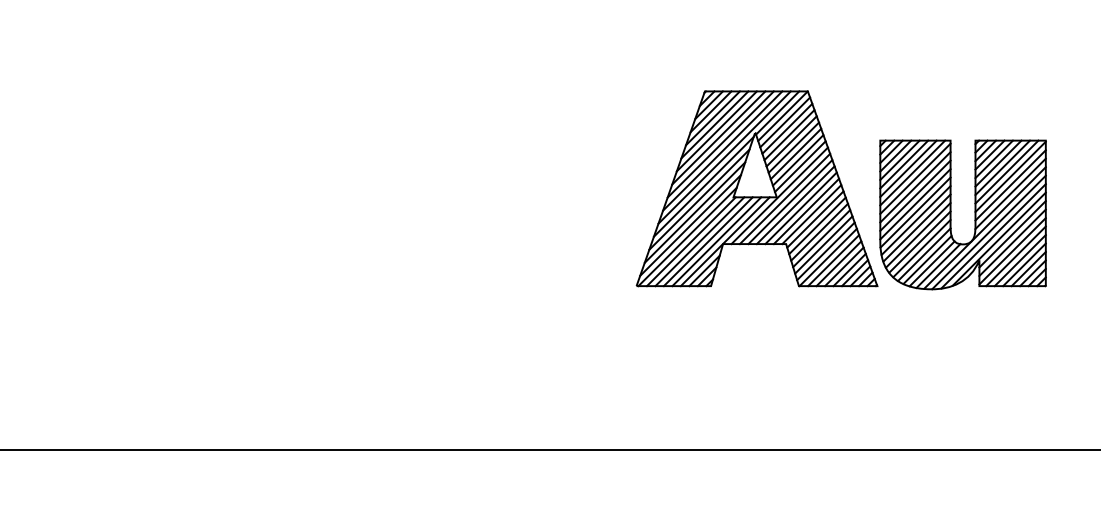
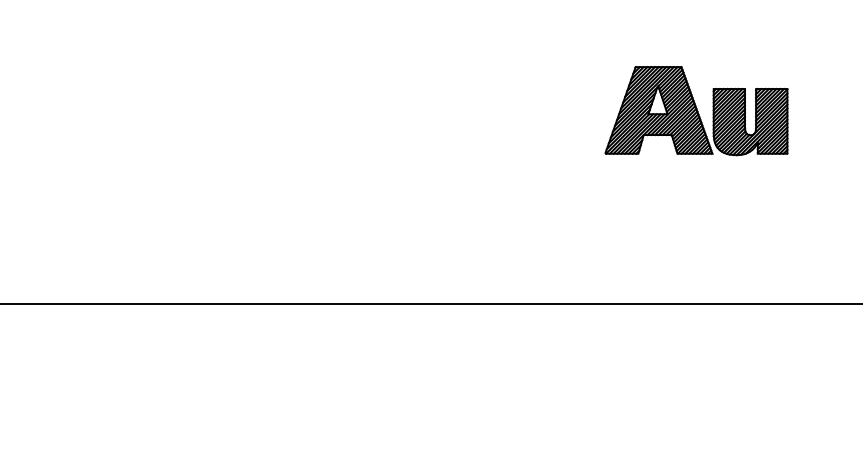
part: (841, 189) -> (696, 110), size x0.6

